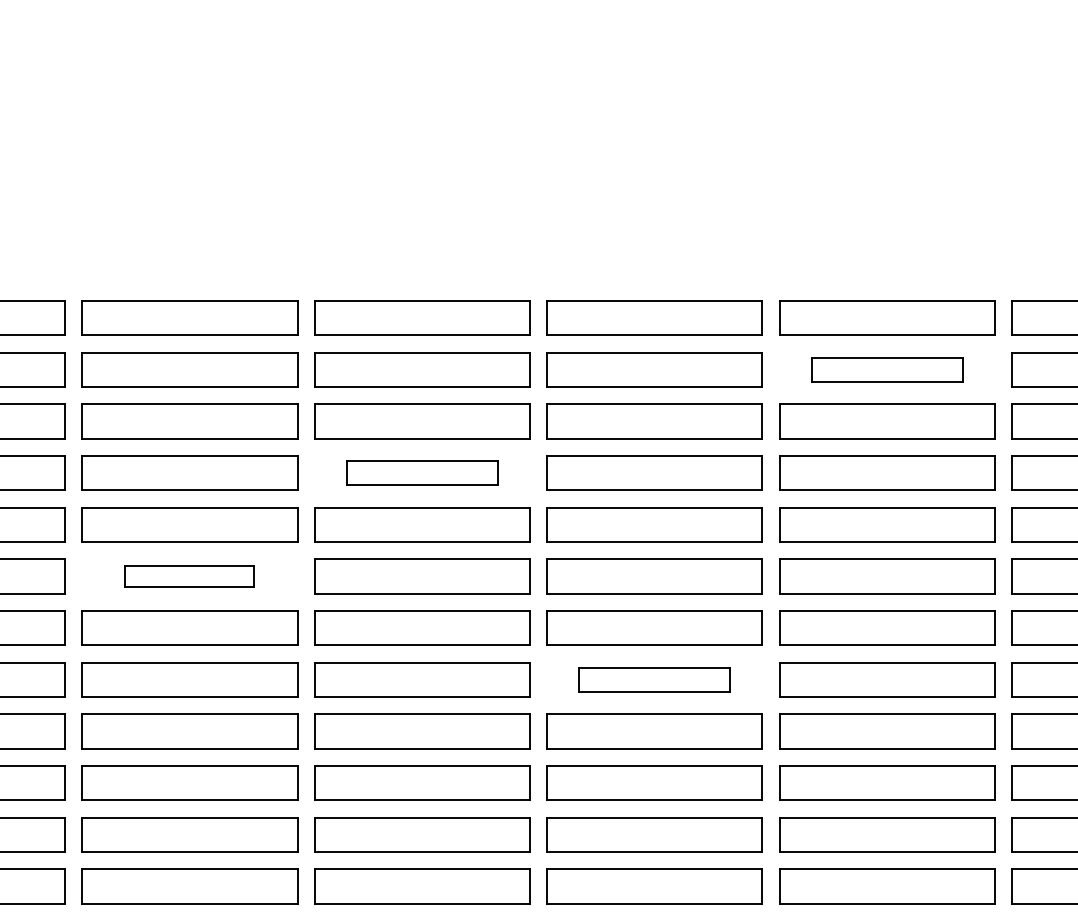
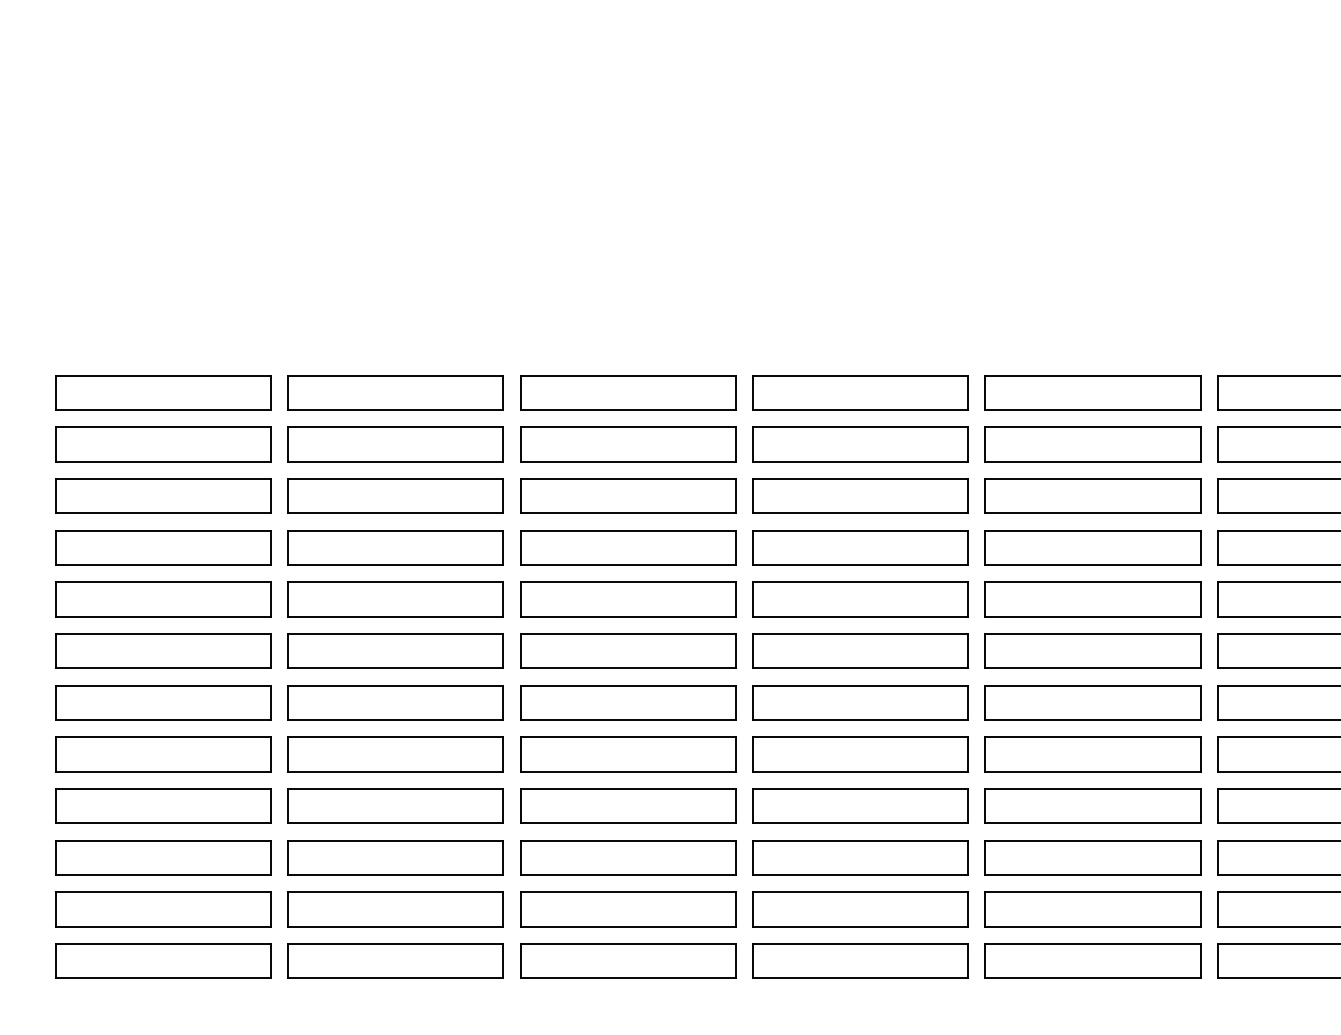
part: (886, 369) -> (1092, 444), size x1.43
part: (422, 472) -> (628, 547), size x1.43
part: (189, 575) -> (395, 650), size x1.67
part: (654, 679) -> (860, 754), size x1.43

